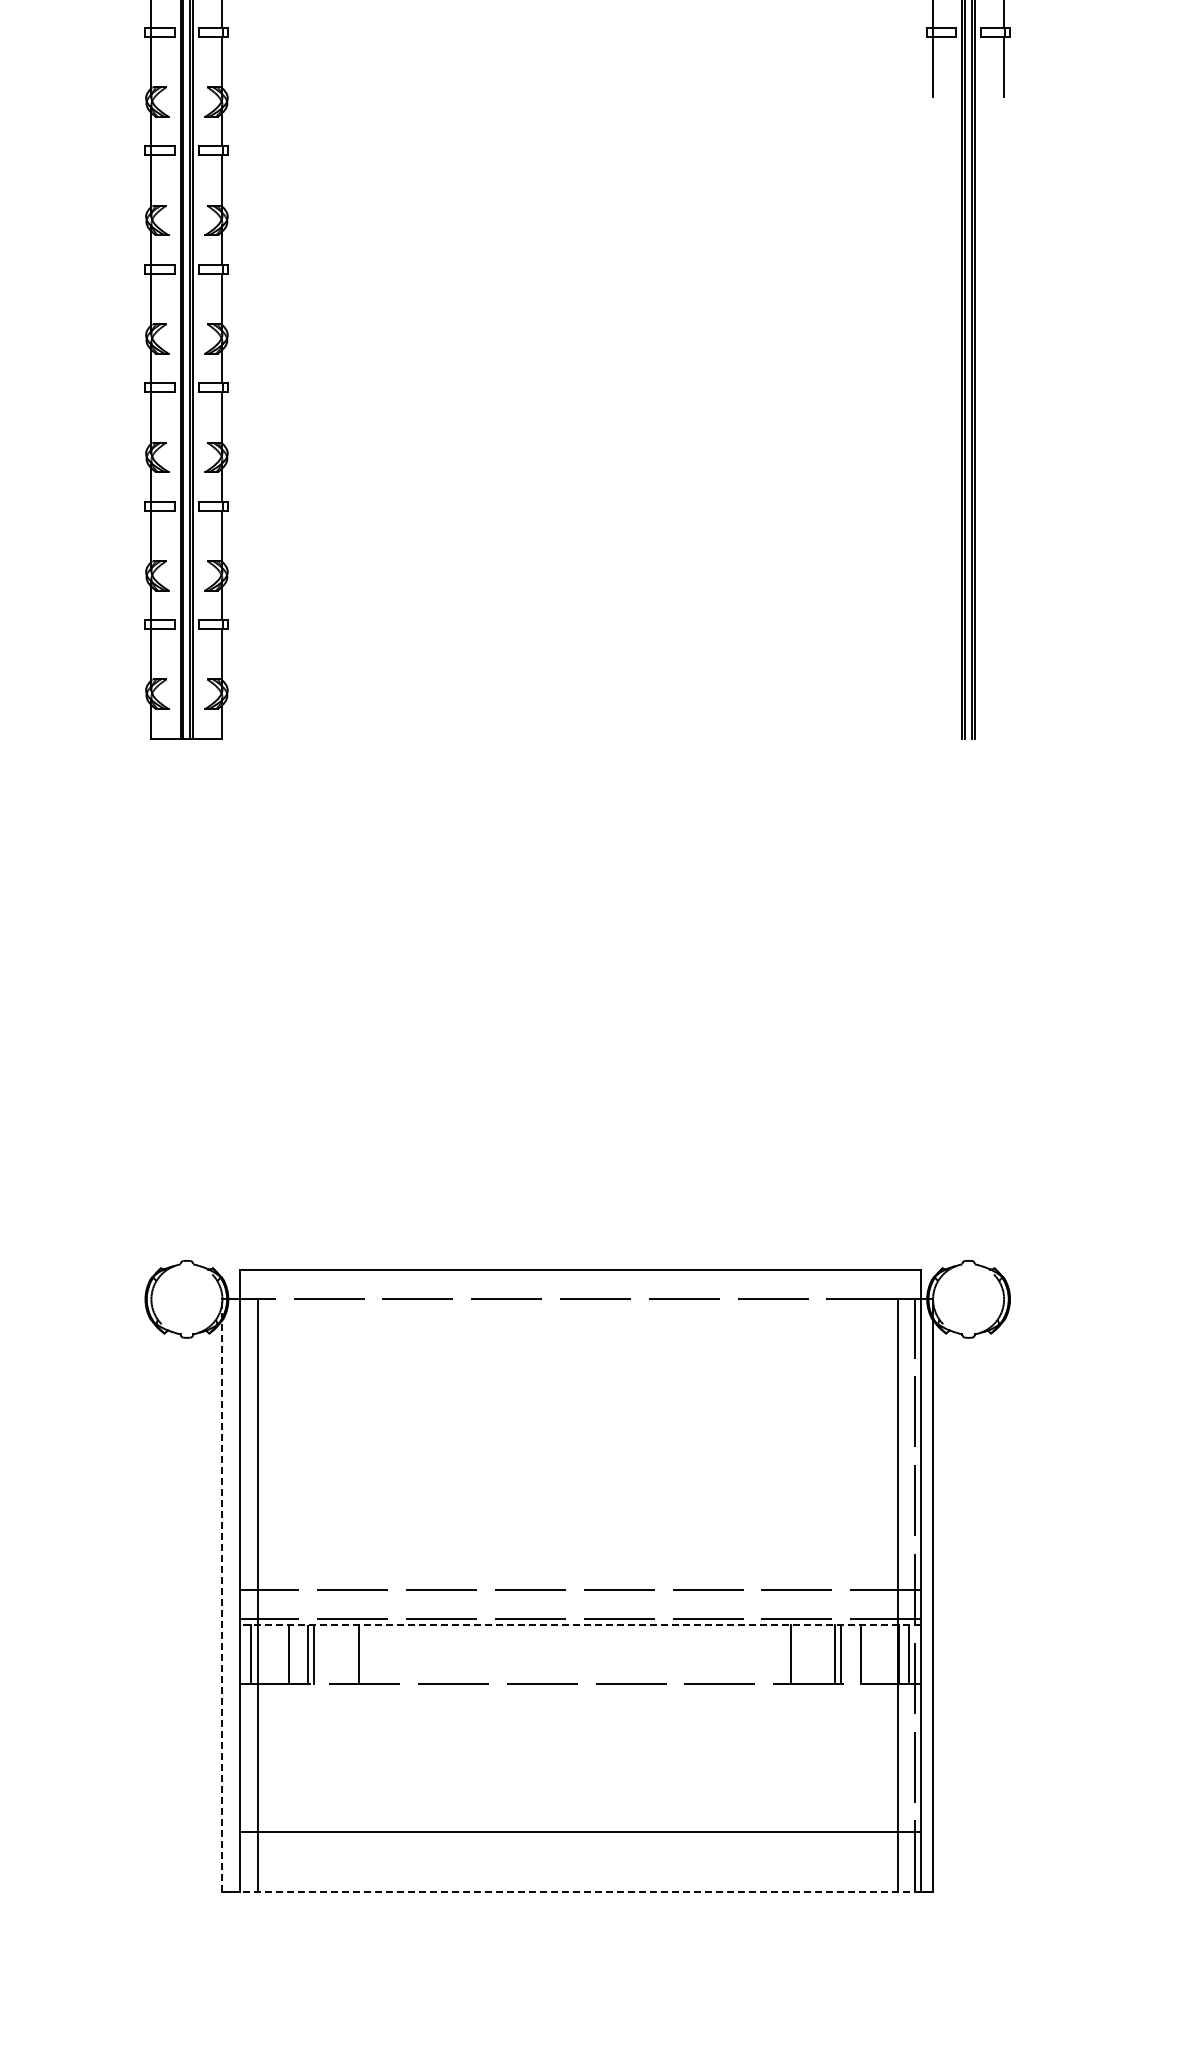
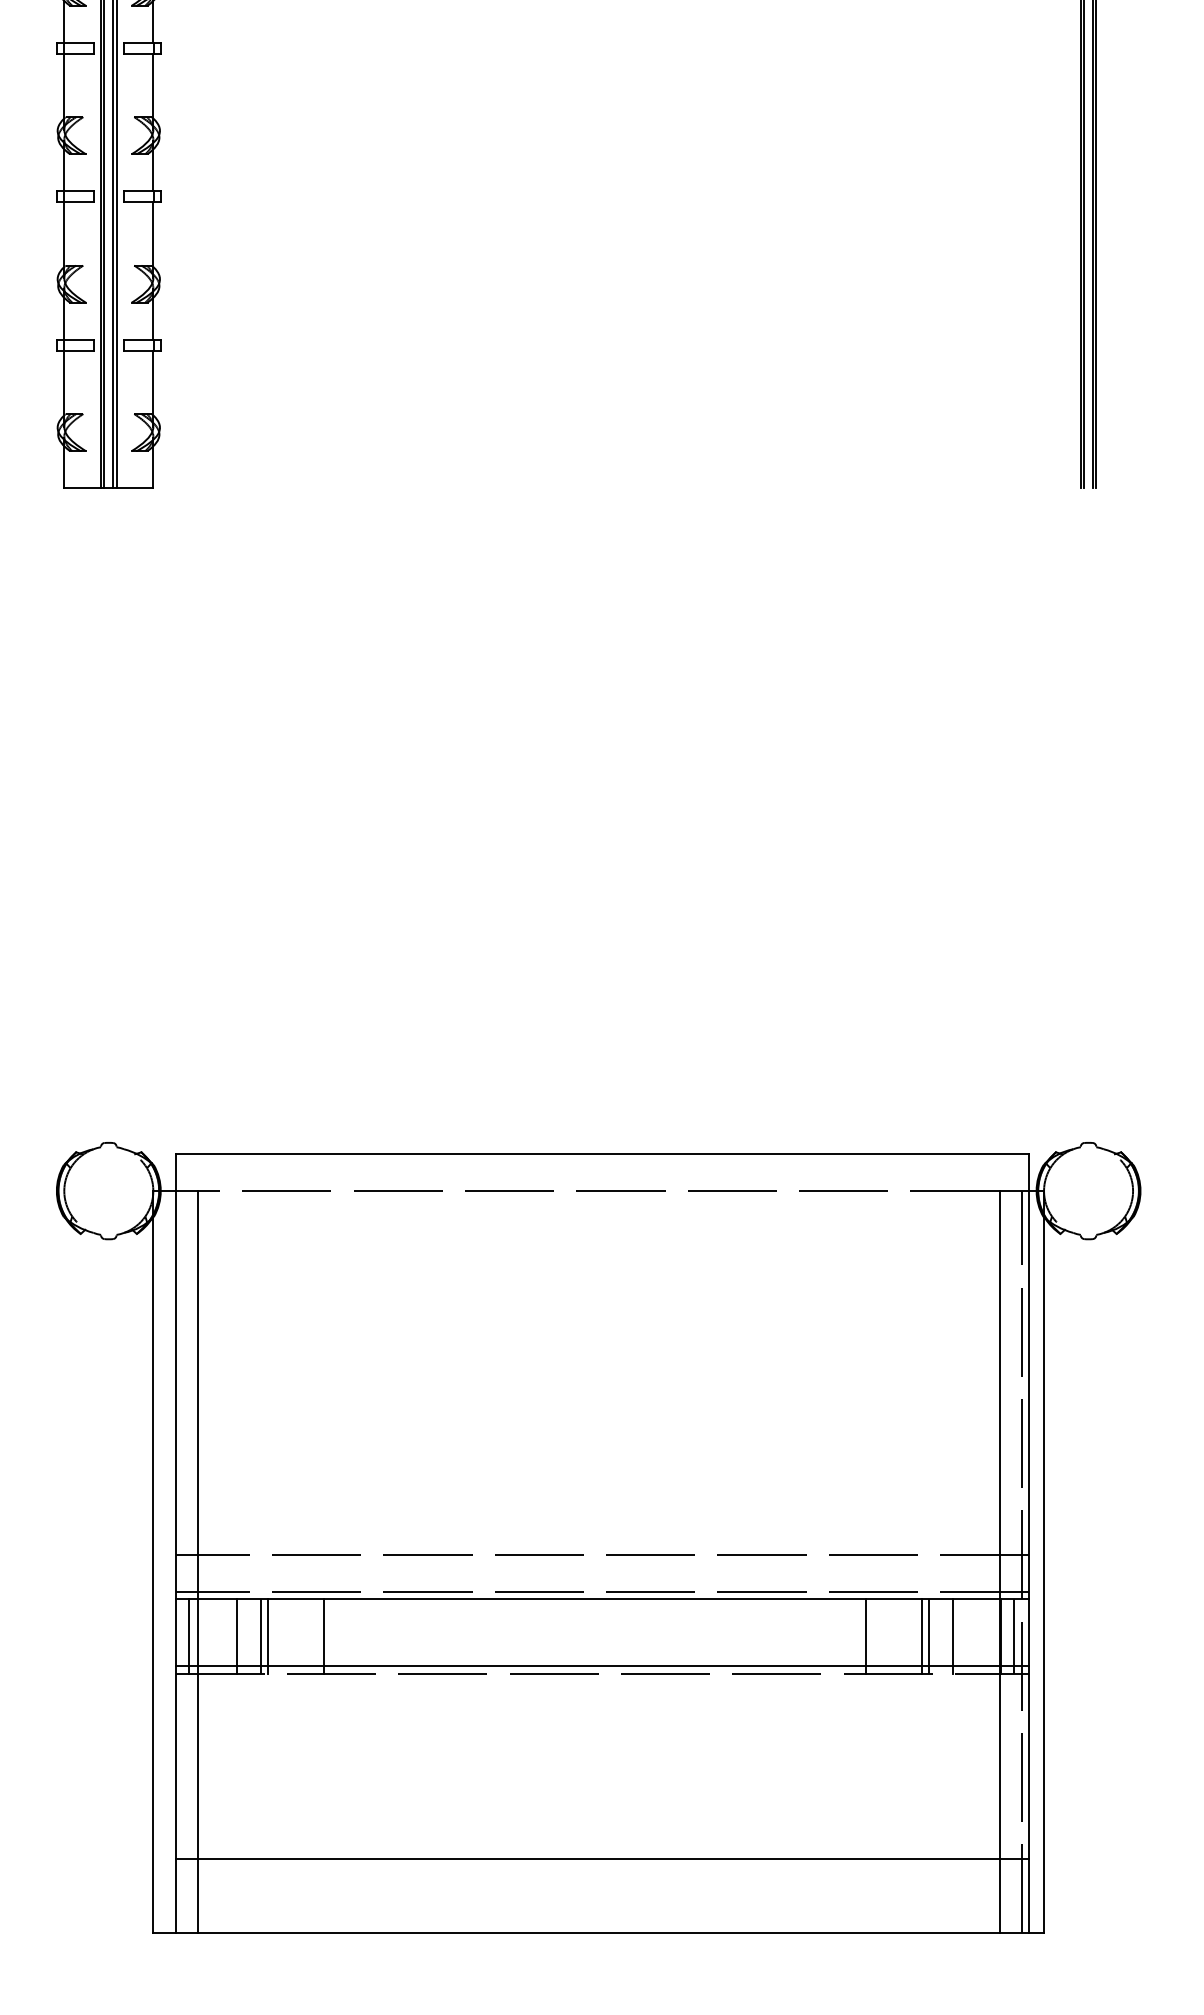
line: (222, 1594) -> (153, 1561), dashed -> solid
line: (580, 1625) -> (602, 1599), dashed -> solid
line: (580, 1678) -> (602, 1666), added
line: (580, 1891) -> (602, 1933), dashed -> solid

